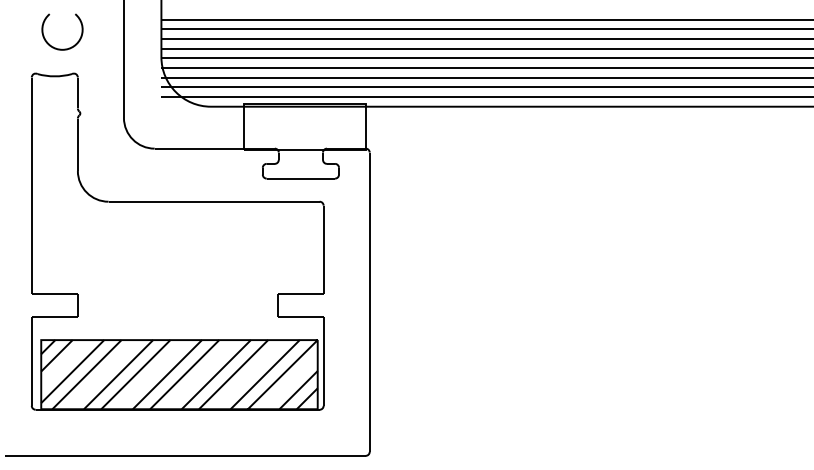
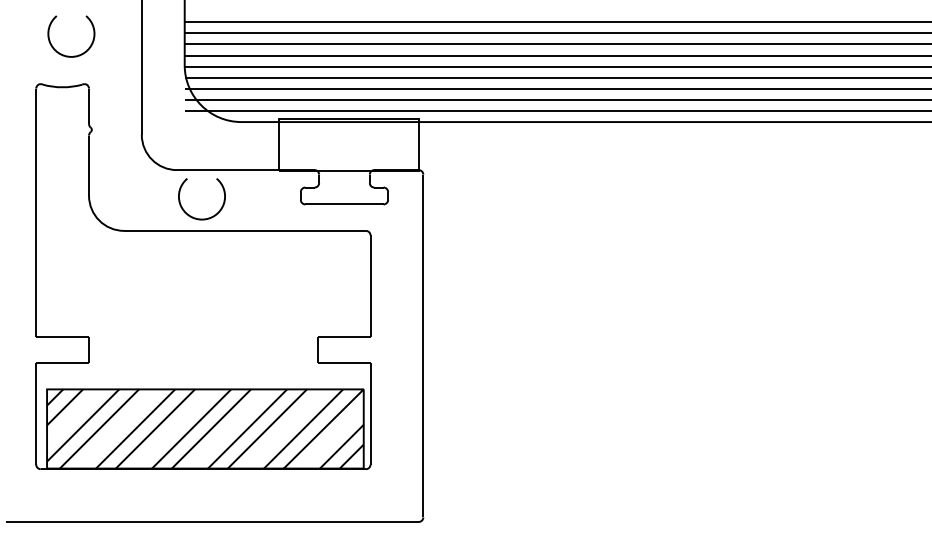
arc: (175, 190) -> (200, 218), added

